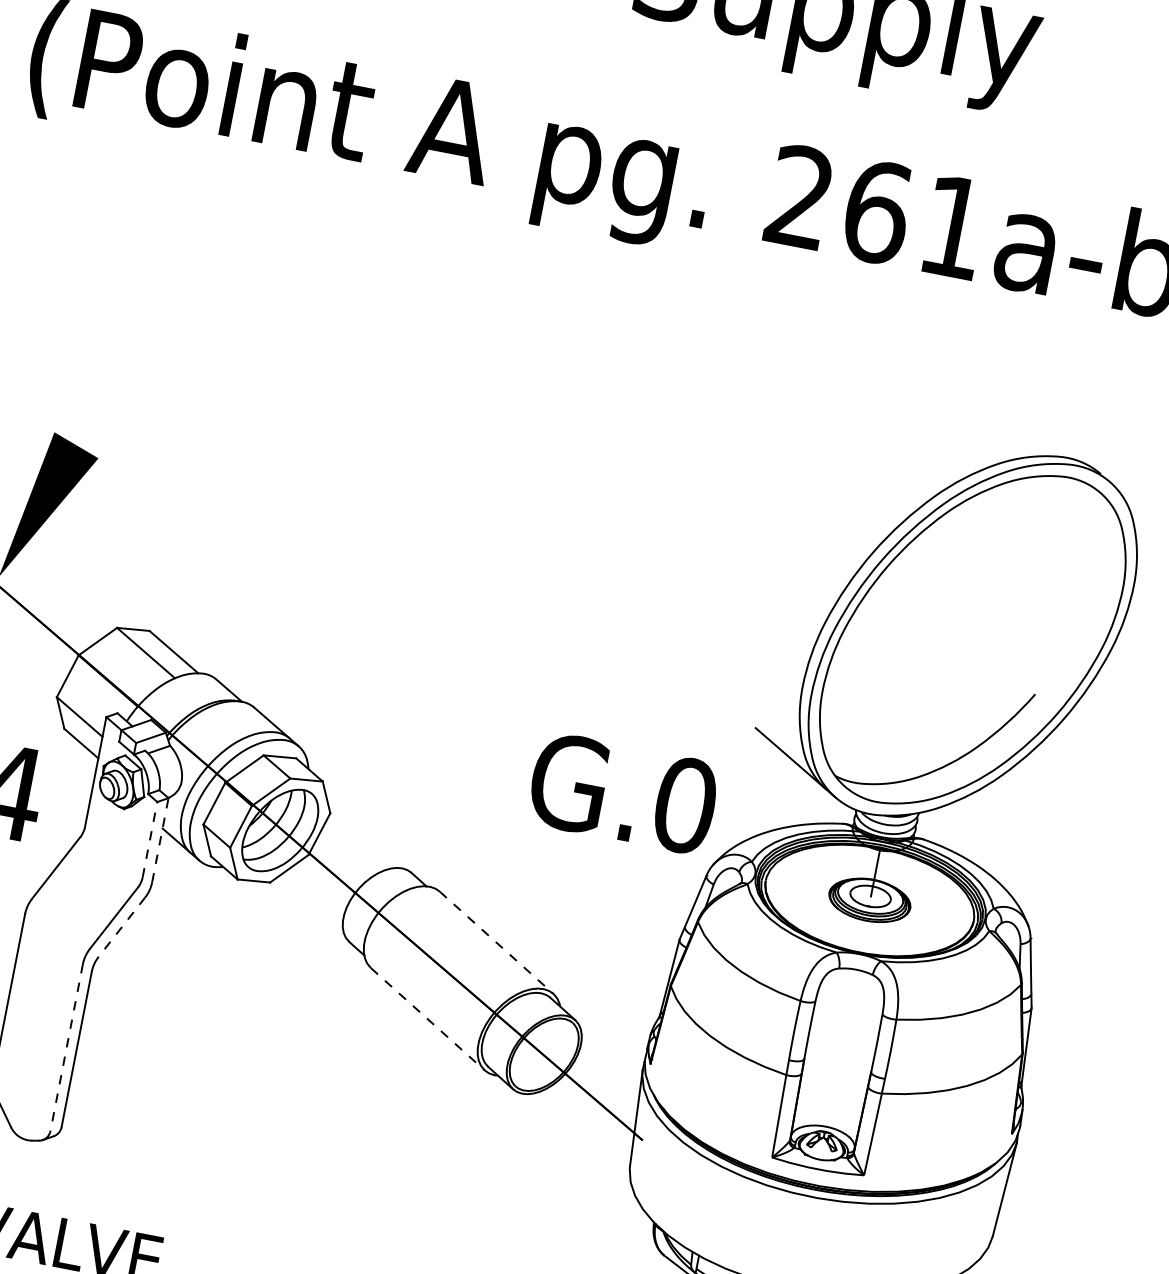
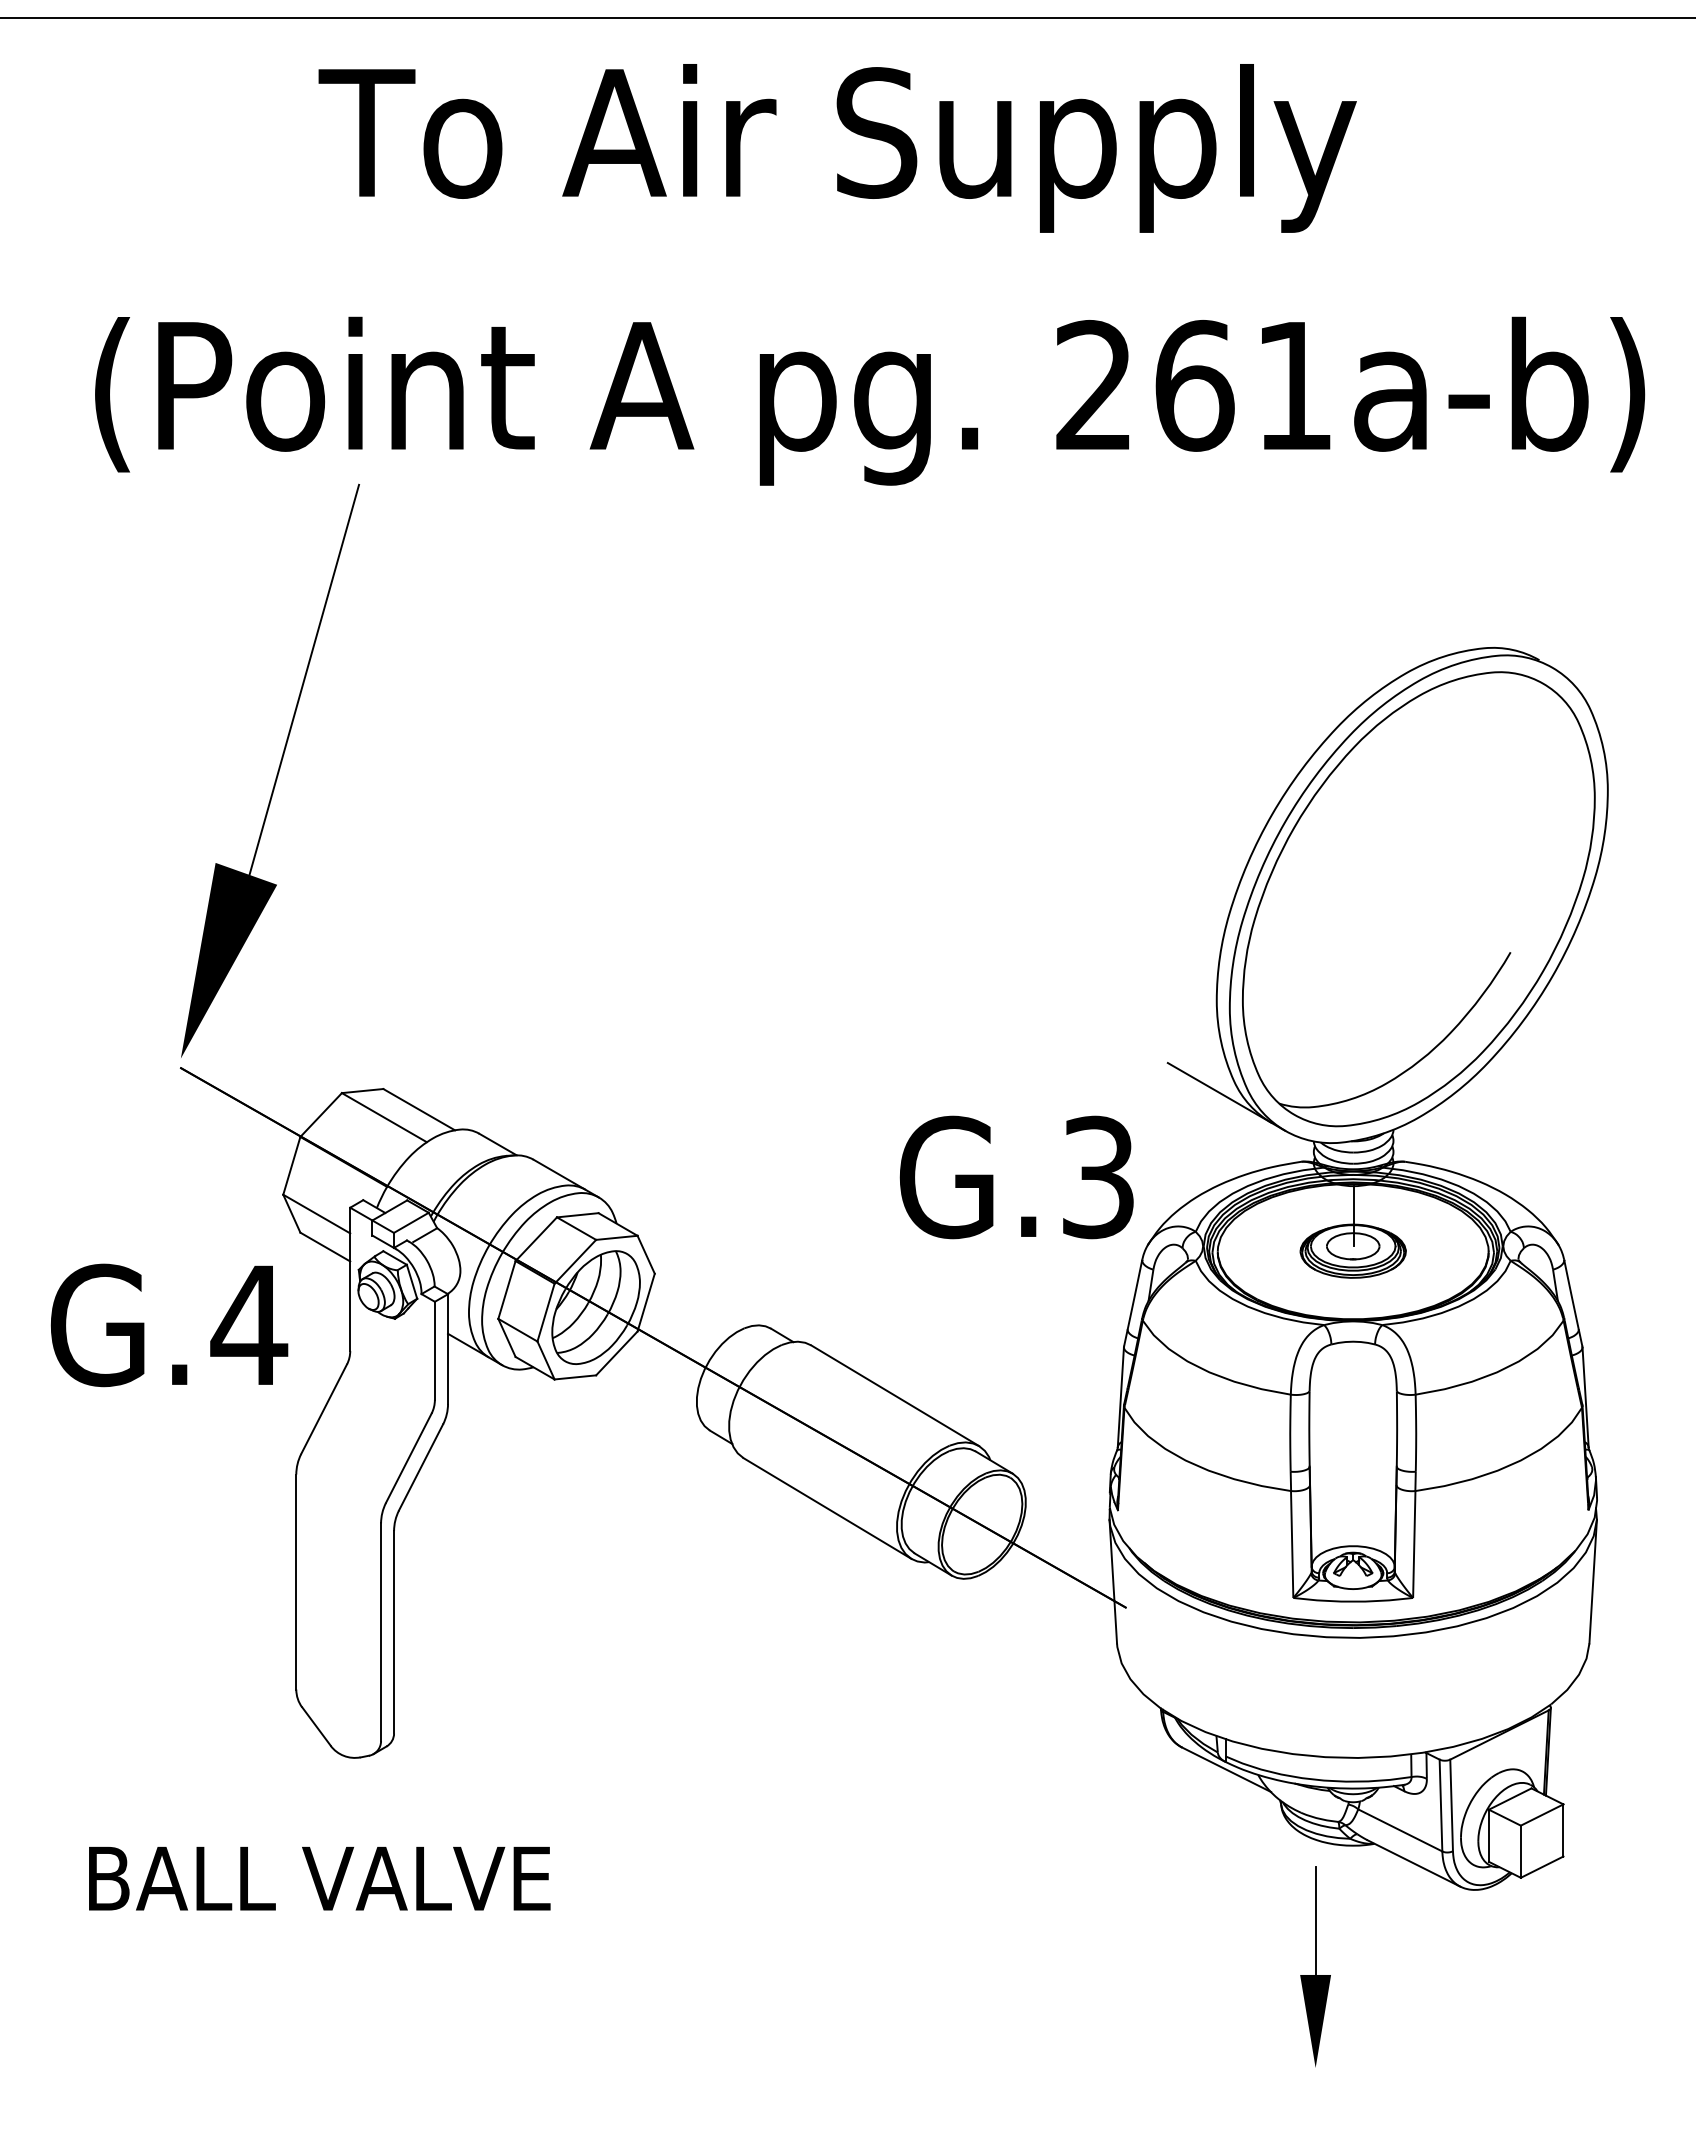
line: (148, 306) -> (303, 682), added
text: (685, 805) -> (1098, 1177), G.0 -> G.3
line: (149, 839) -> (434, 1350), dashed -> solid
line: (160, 840) -> (448, 1349), dashed -> solid
line: (121, 927) -> (420, 1467), dashed -> solid
line: (496, 942) -> (895, 1395), dashed -> solid
line: (427, 1019) -> (827, 1508), dashed -> solid
line: (66, 1047) -> (381, 1632), dashed -> solid

